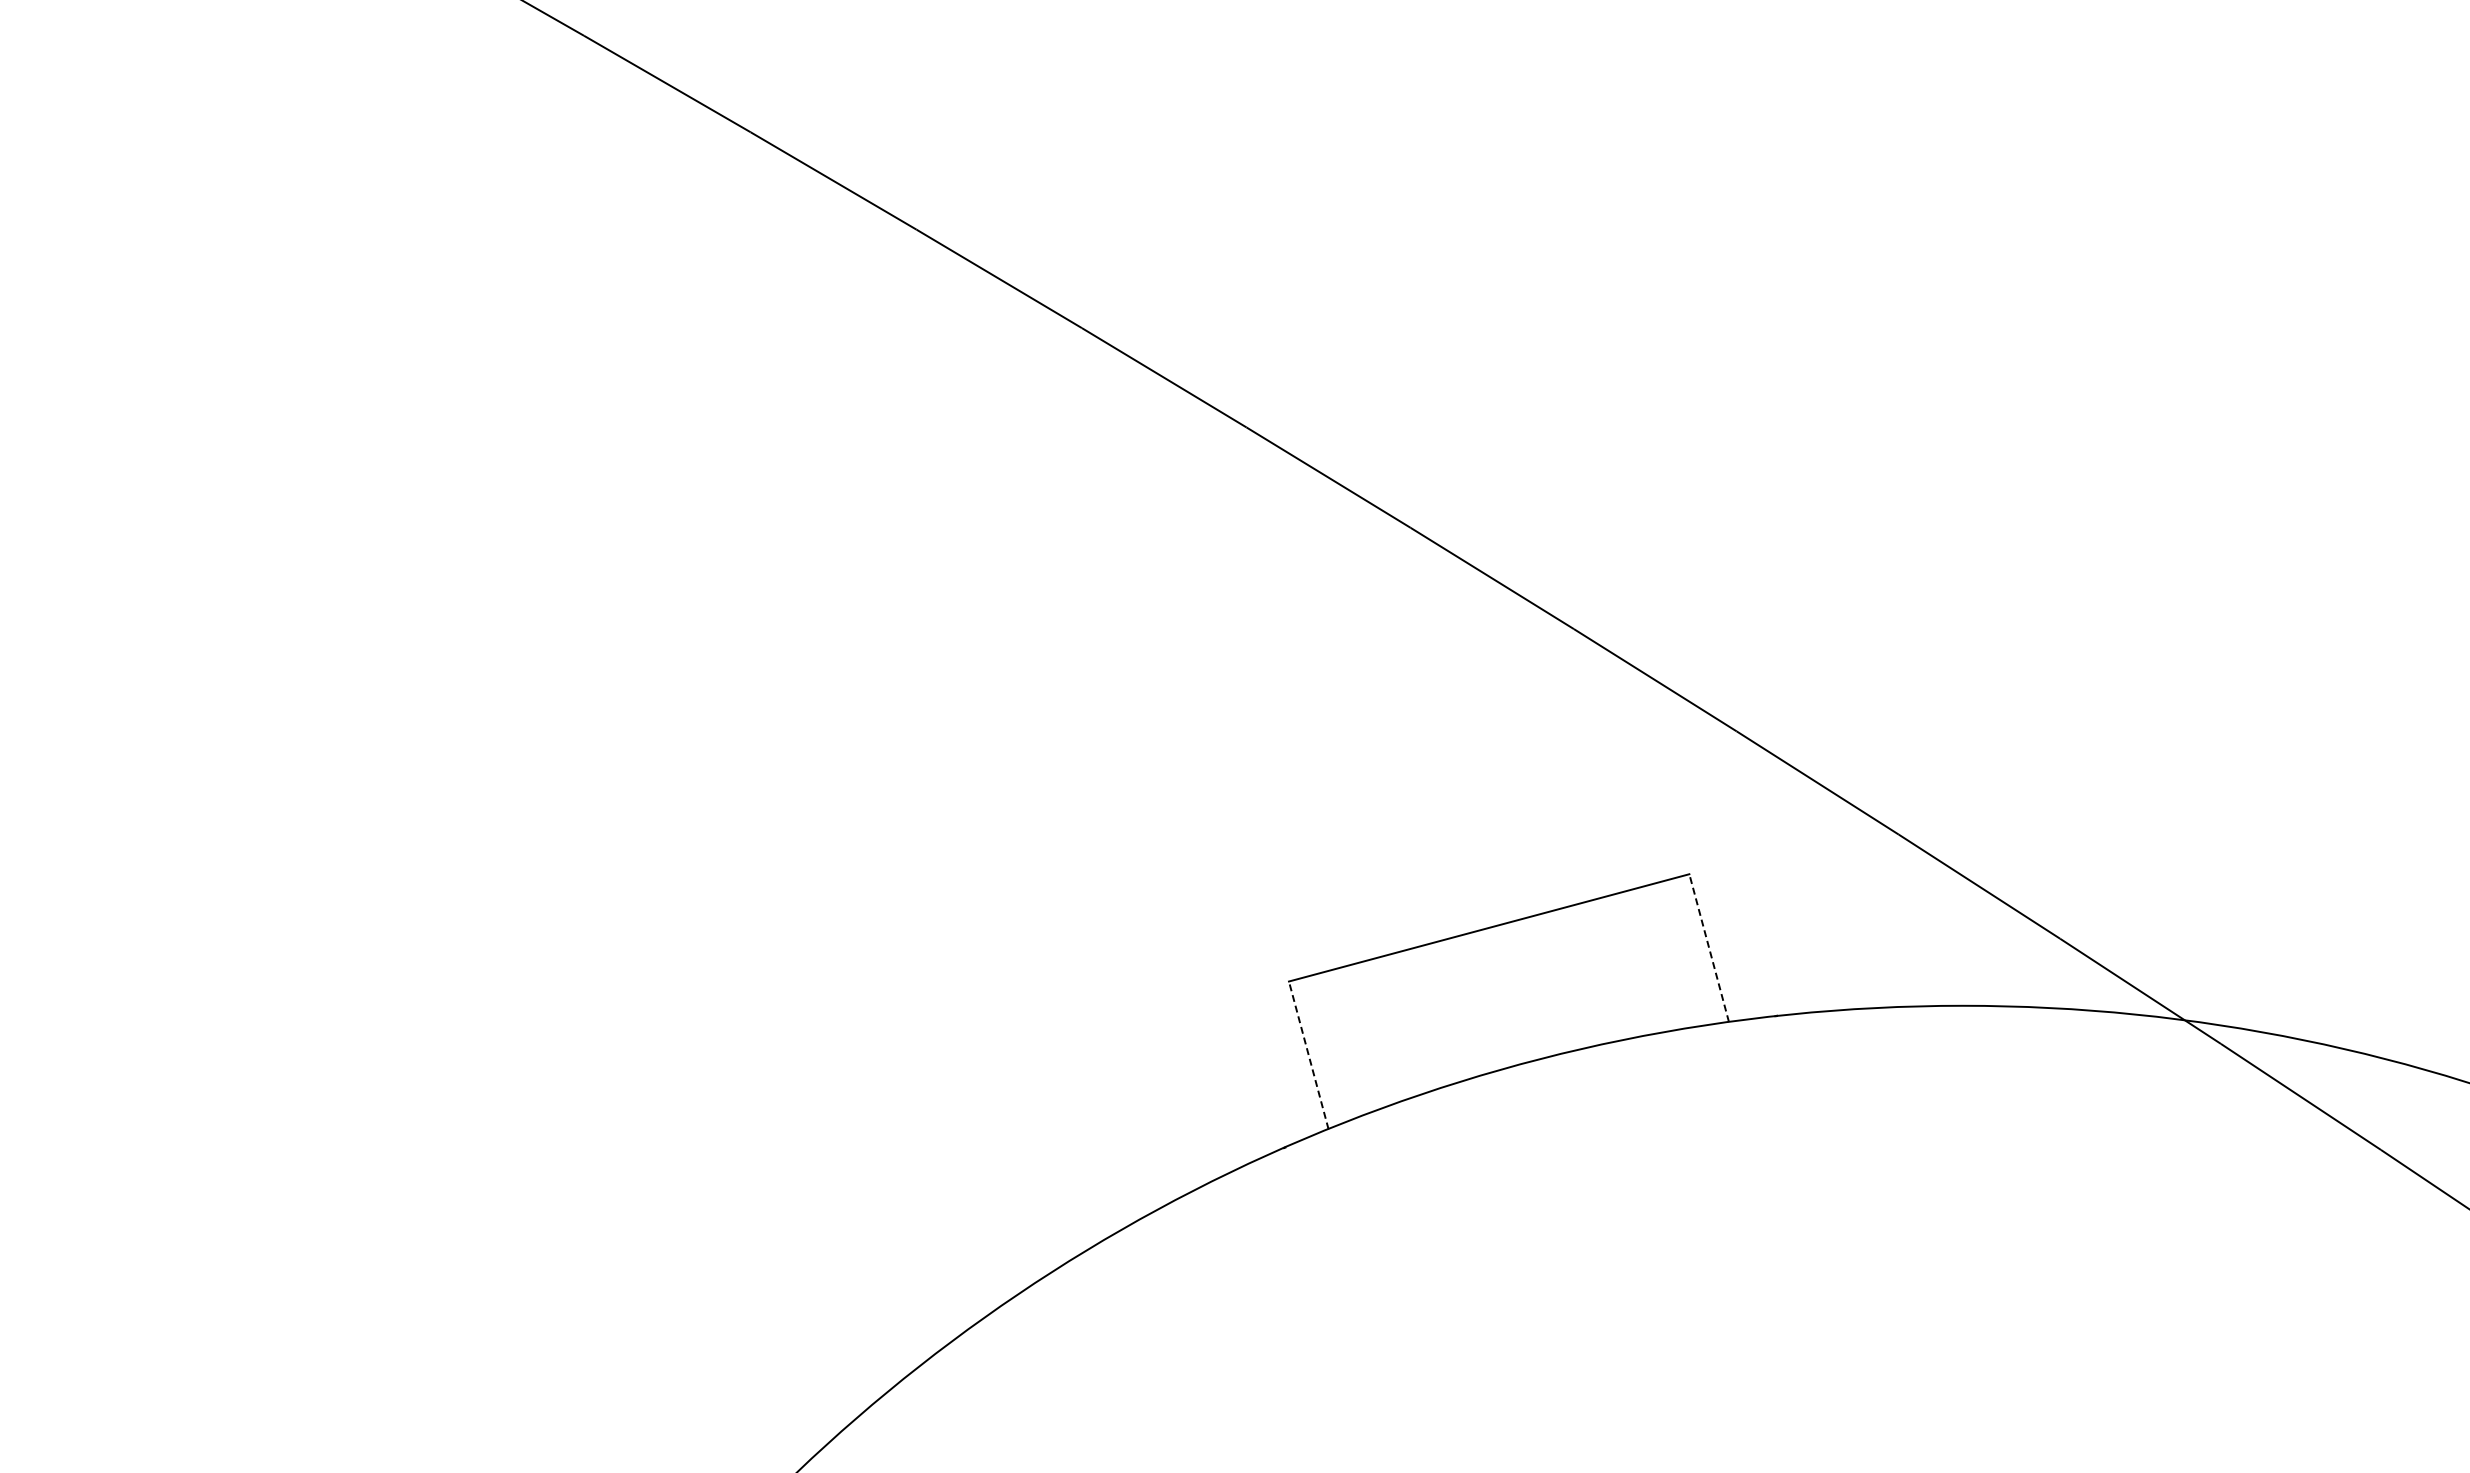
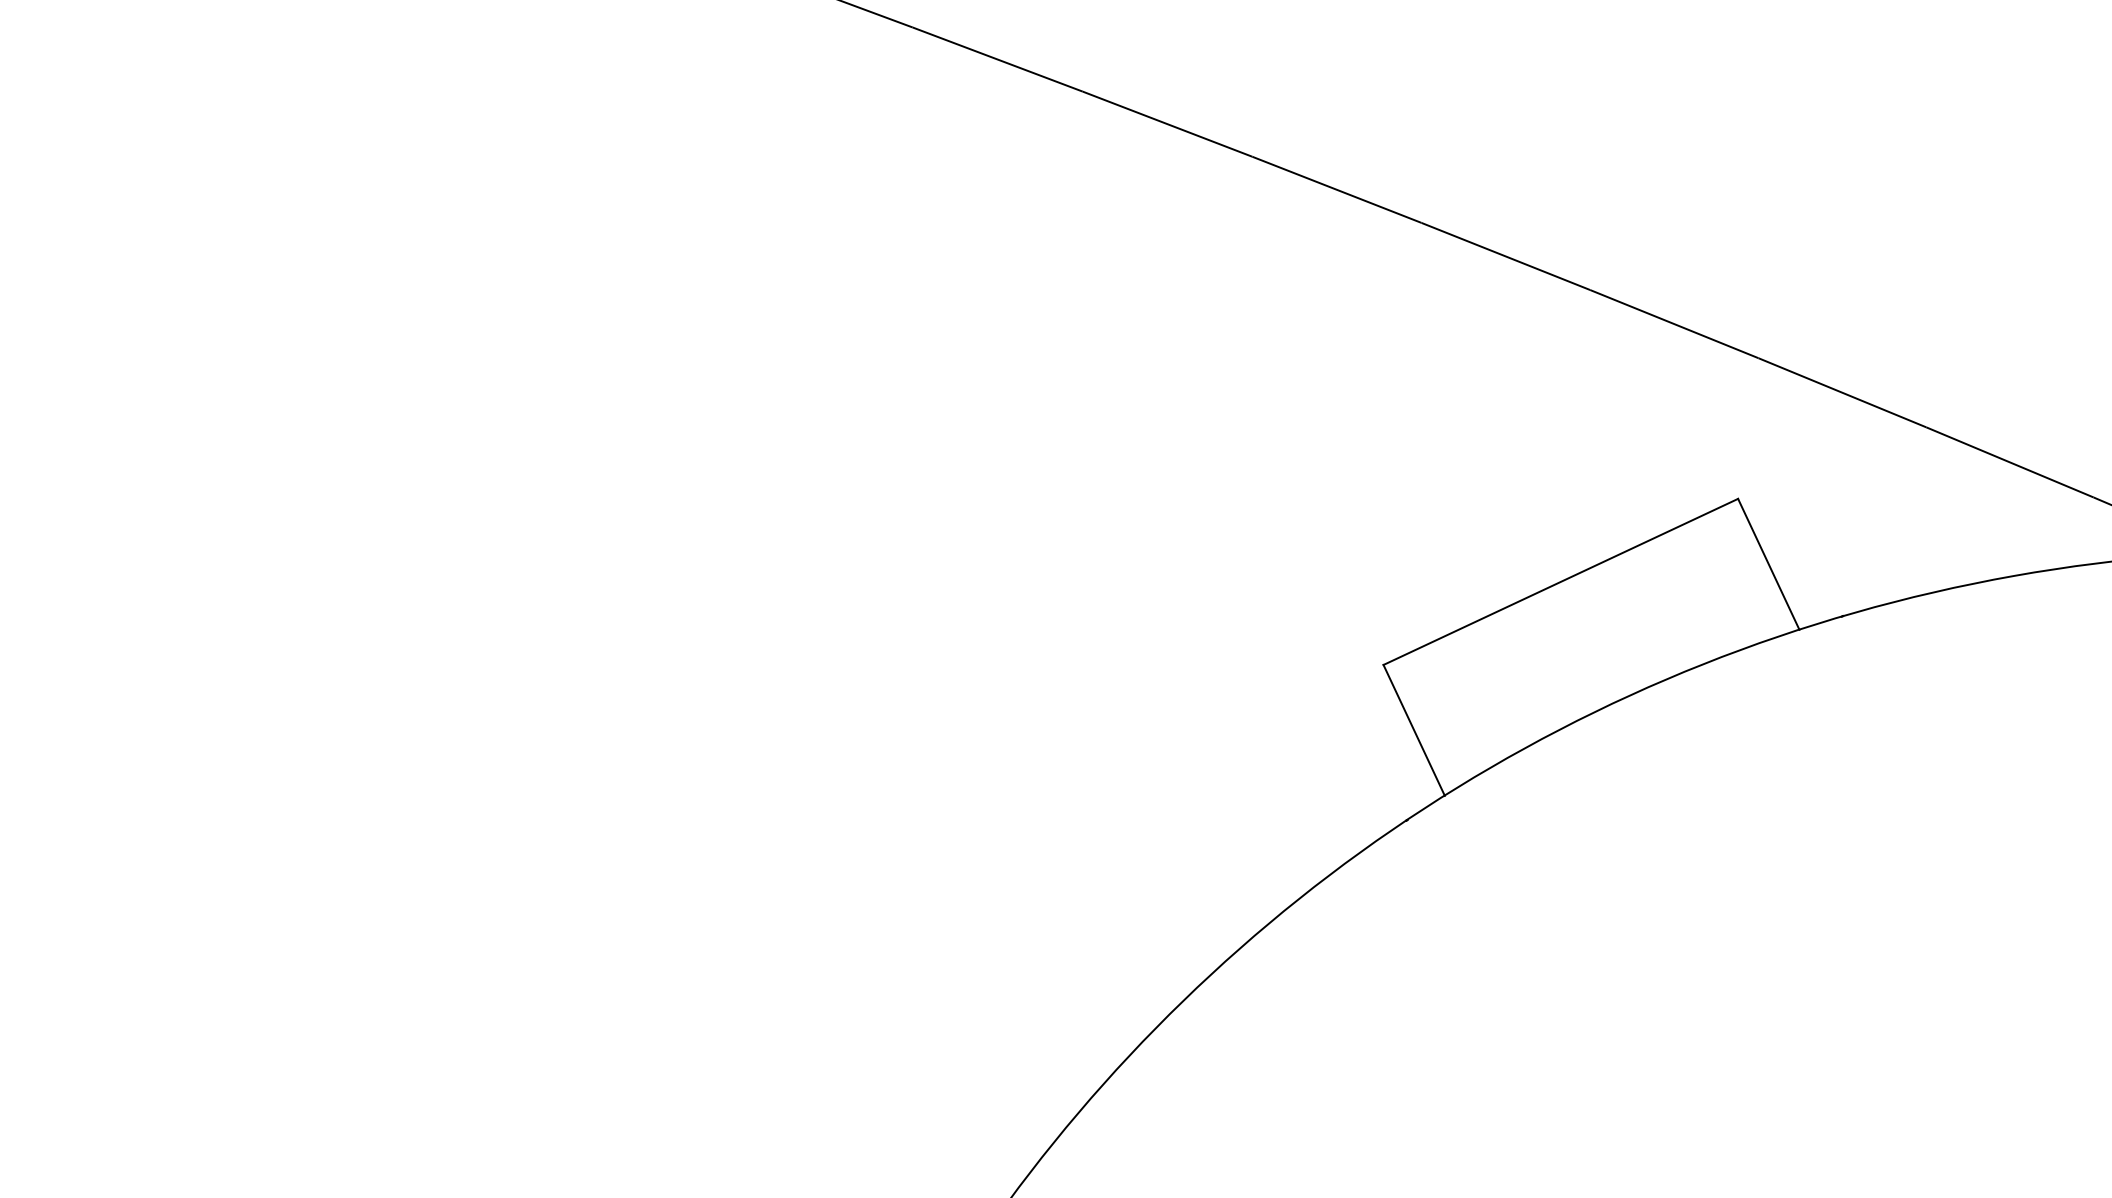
line: (1709, 948) -> (1769, 564), dashed -> solid
line: (1308, 1055) -> (1413, 730), dashed -> solid

